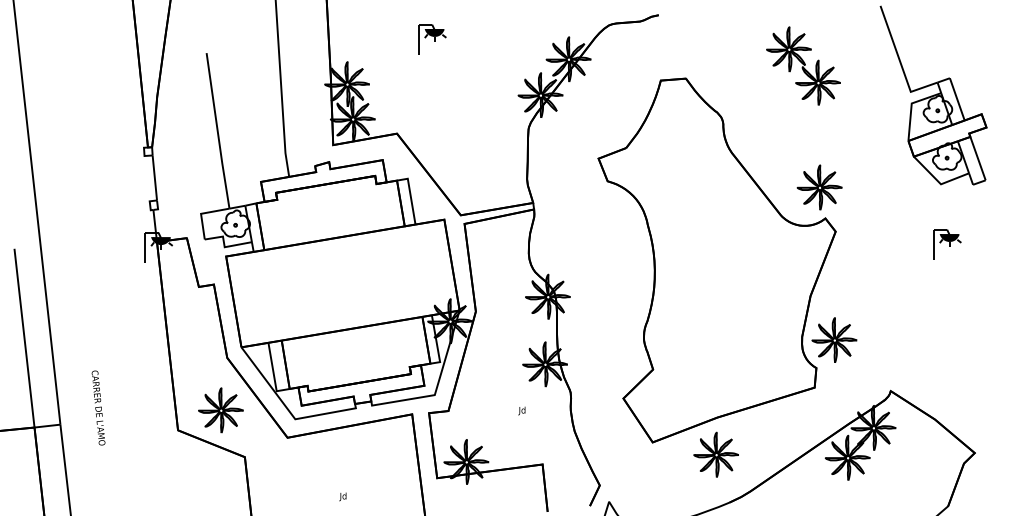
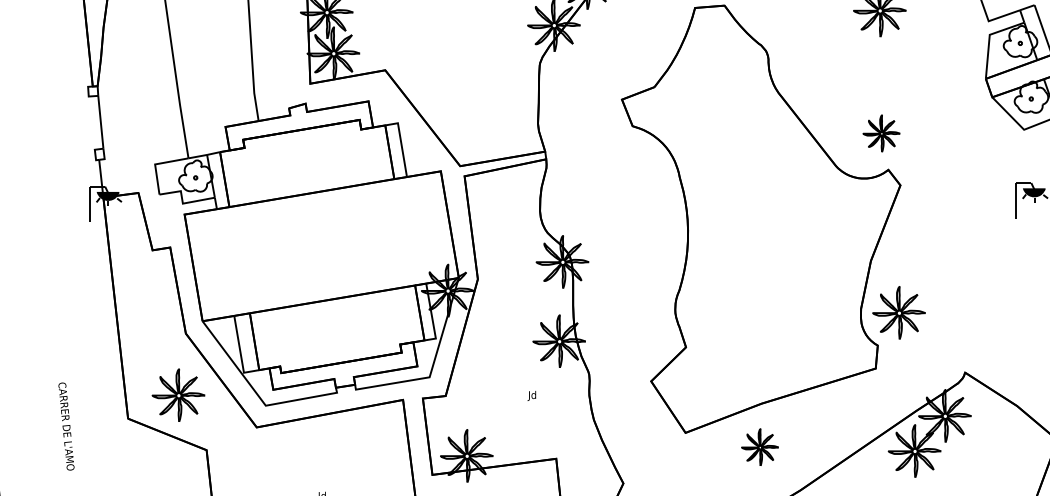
part: (819, 187) -> (881, 133), size x0.7
text: (98, 407) -> (66, 425), moved
part: (715, 454) -> (759, 447), size x0.7

